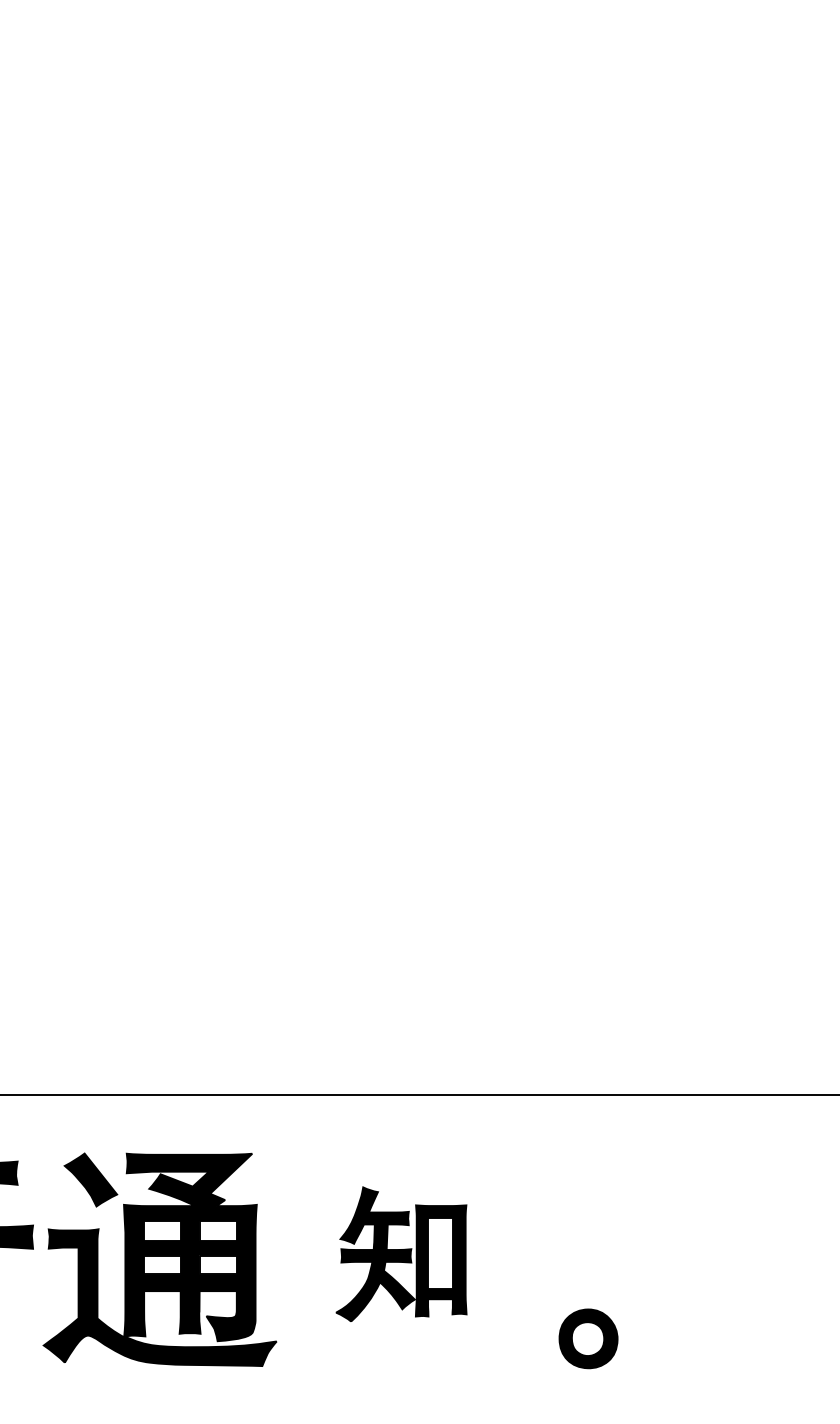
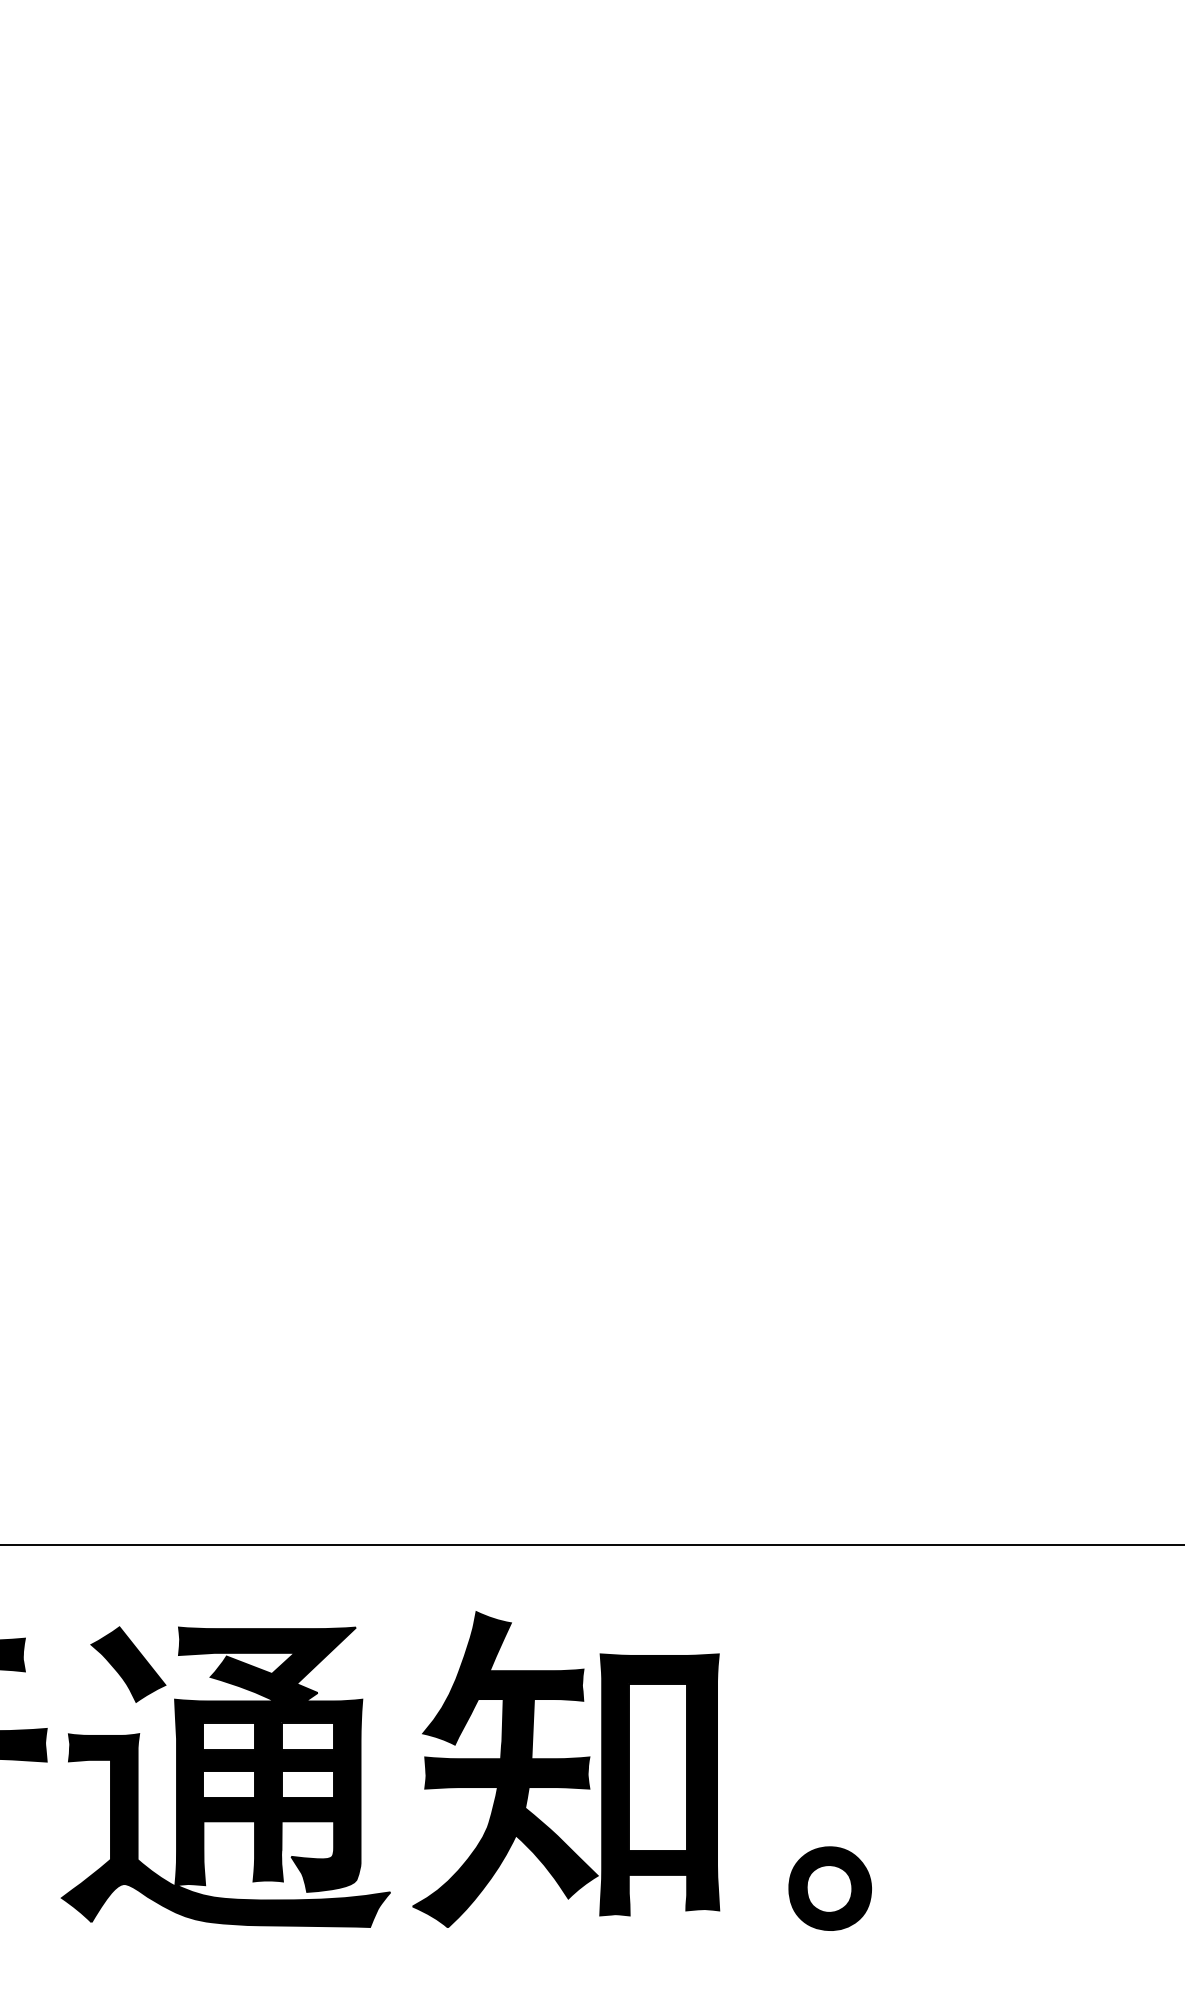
part: (401, 1254) -> (566, 1769), size x1.67

